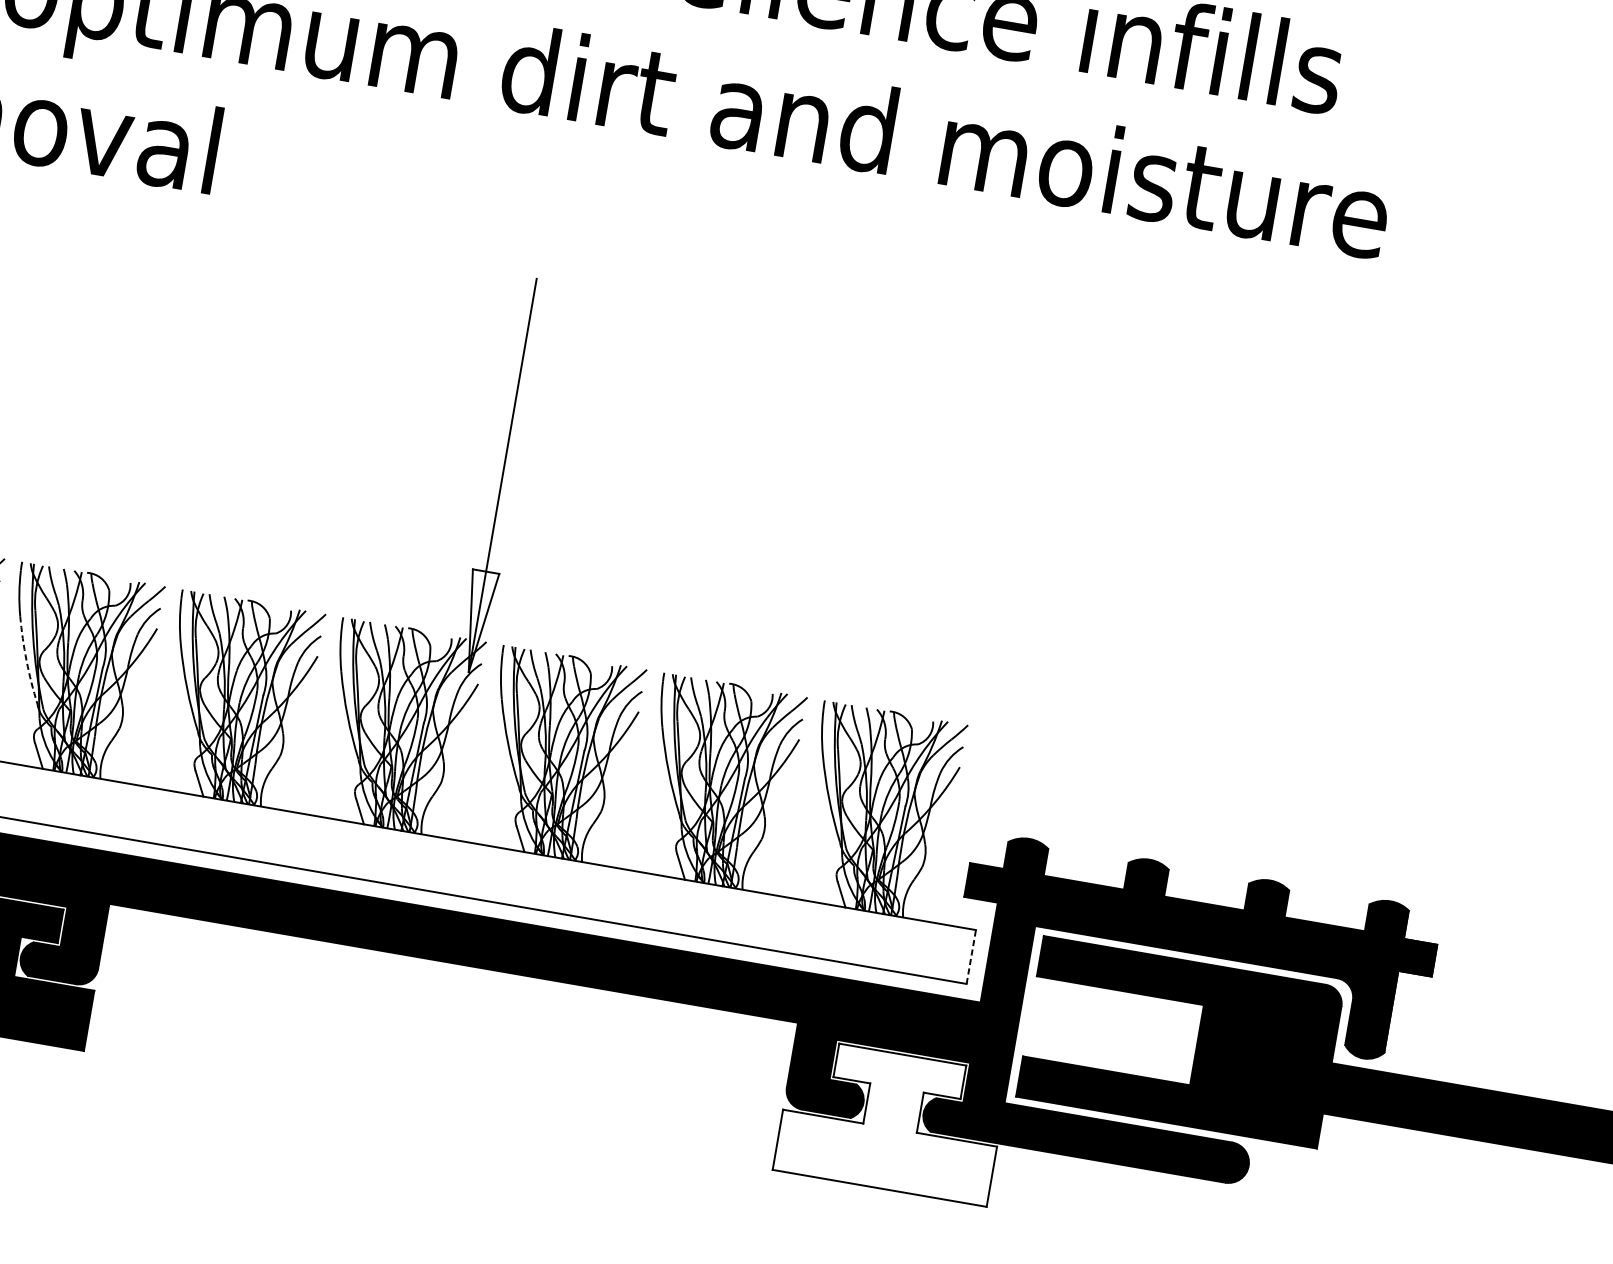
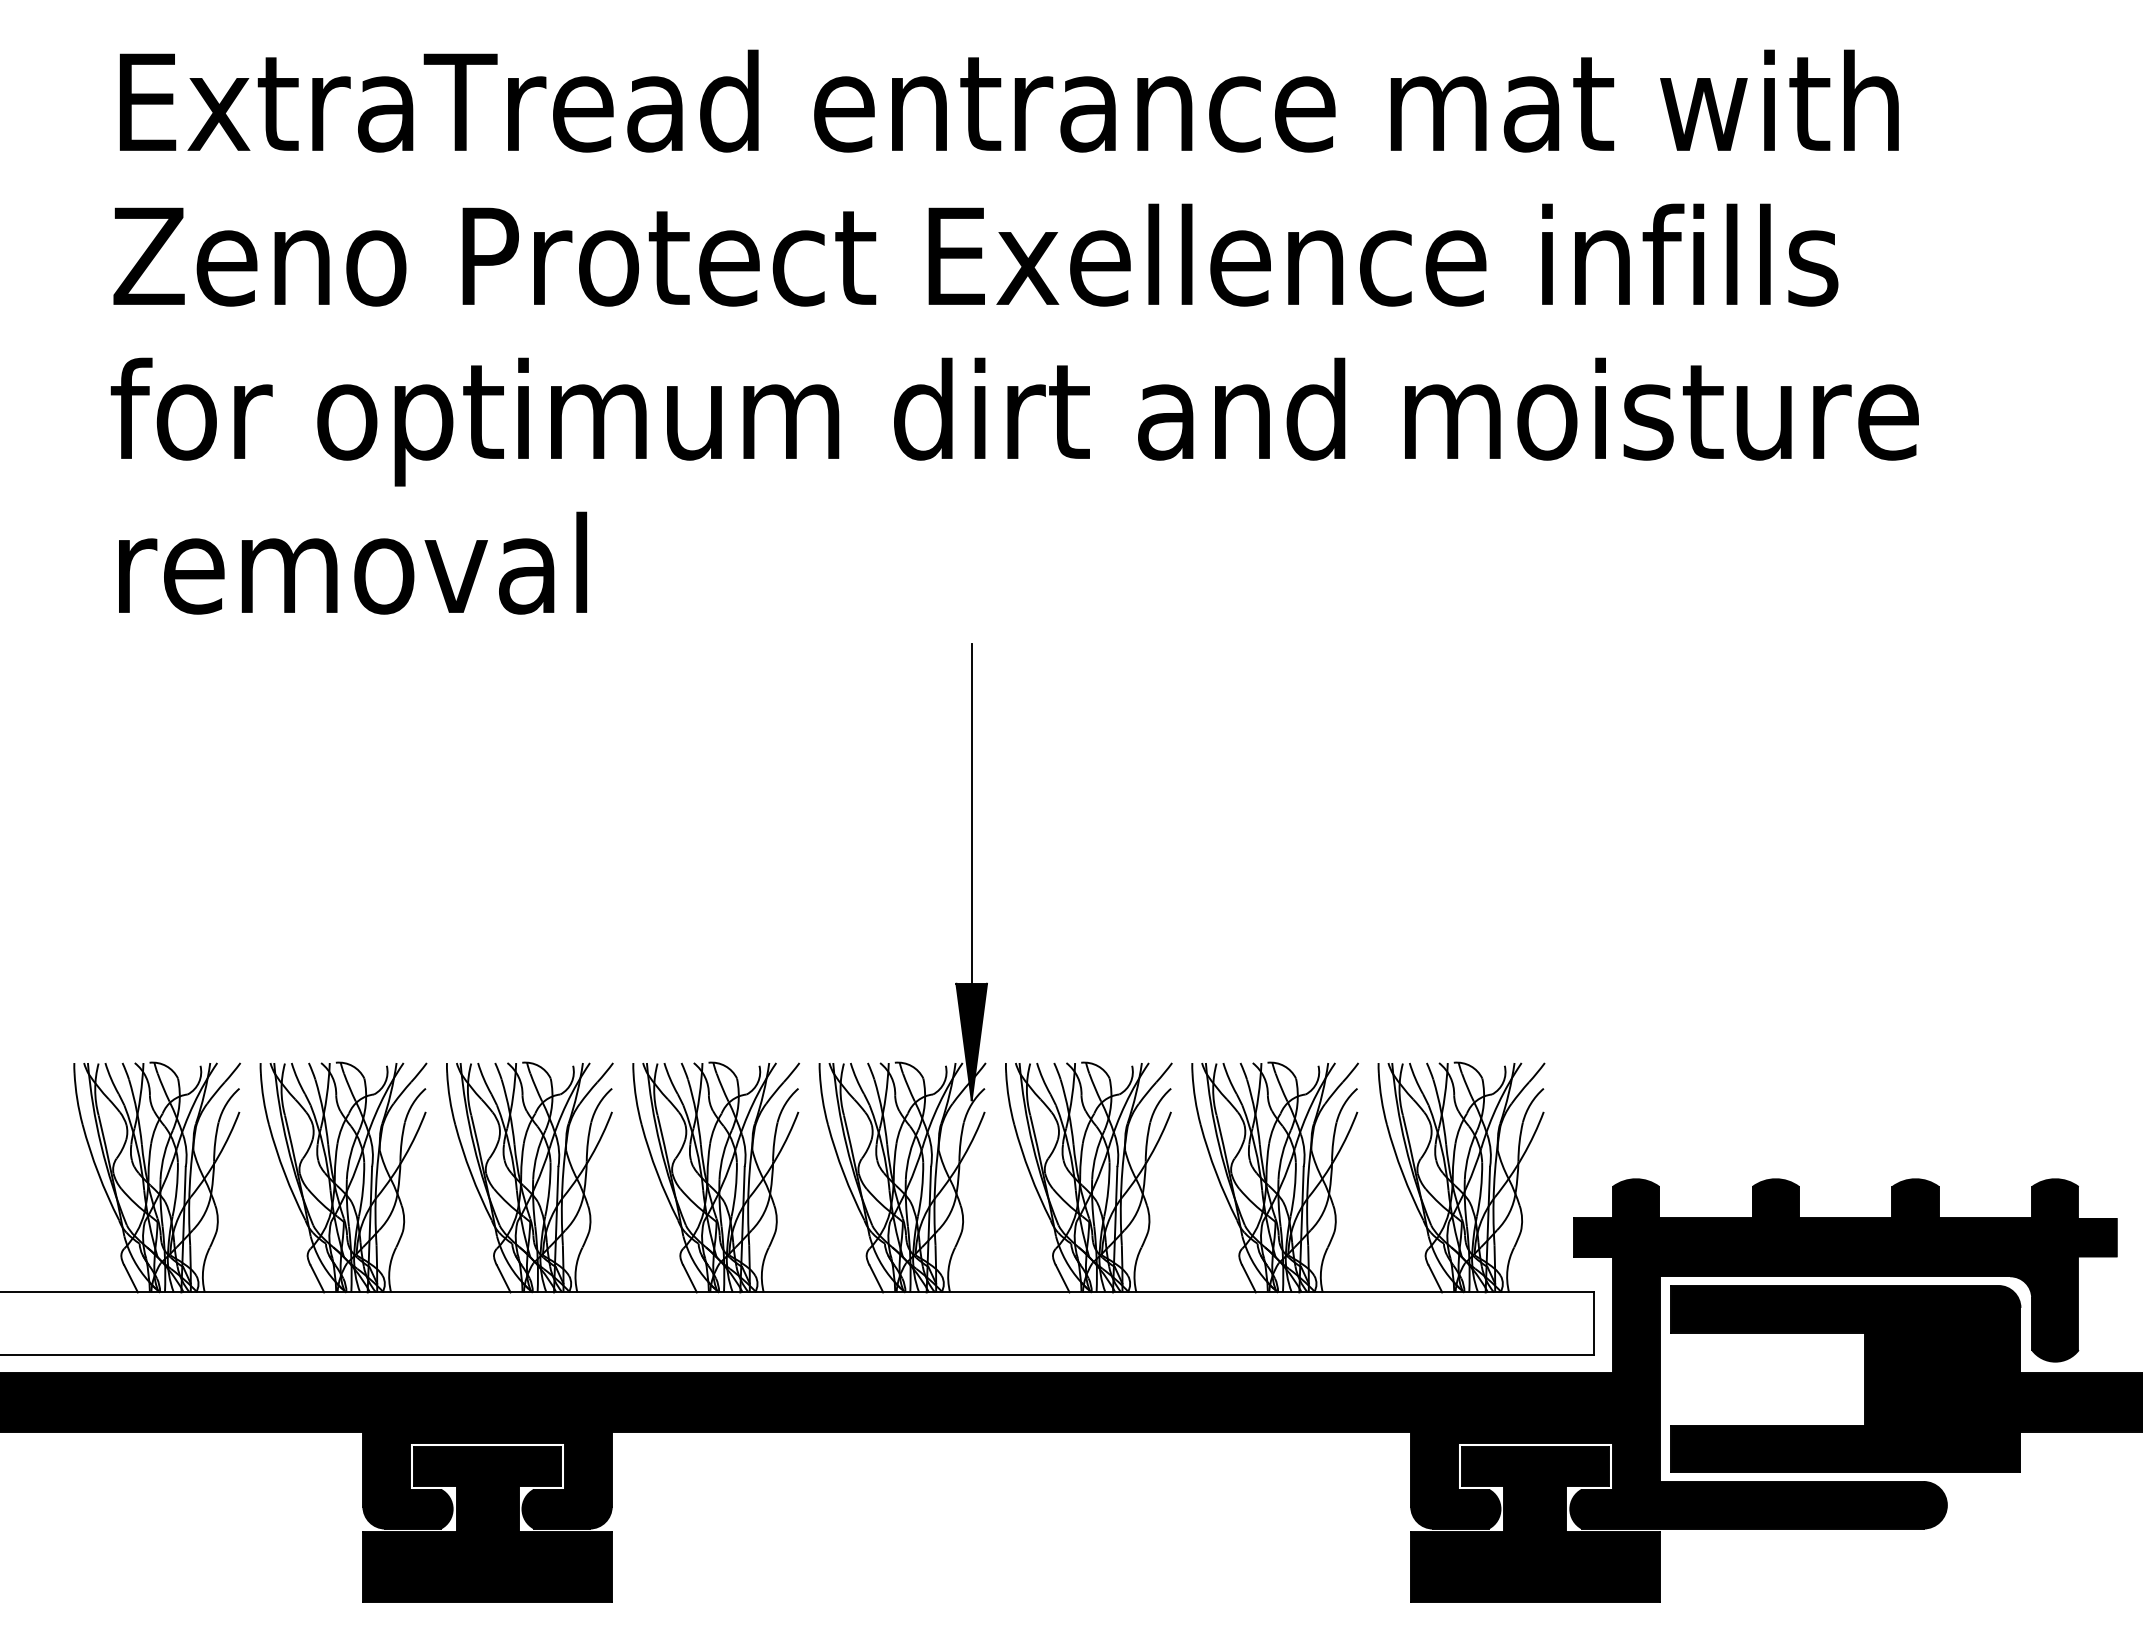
fill: (477, 621) -> (971, 1041), added
arc: (26, 660) -> (471, 1173), dashed -> solid
line: (971, 956) -> (1593, 1323), dashed -> solid
fill: (891, 1121) -> (1535, 1524), added

